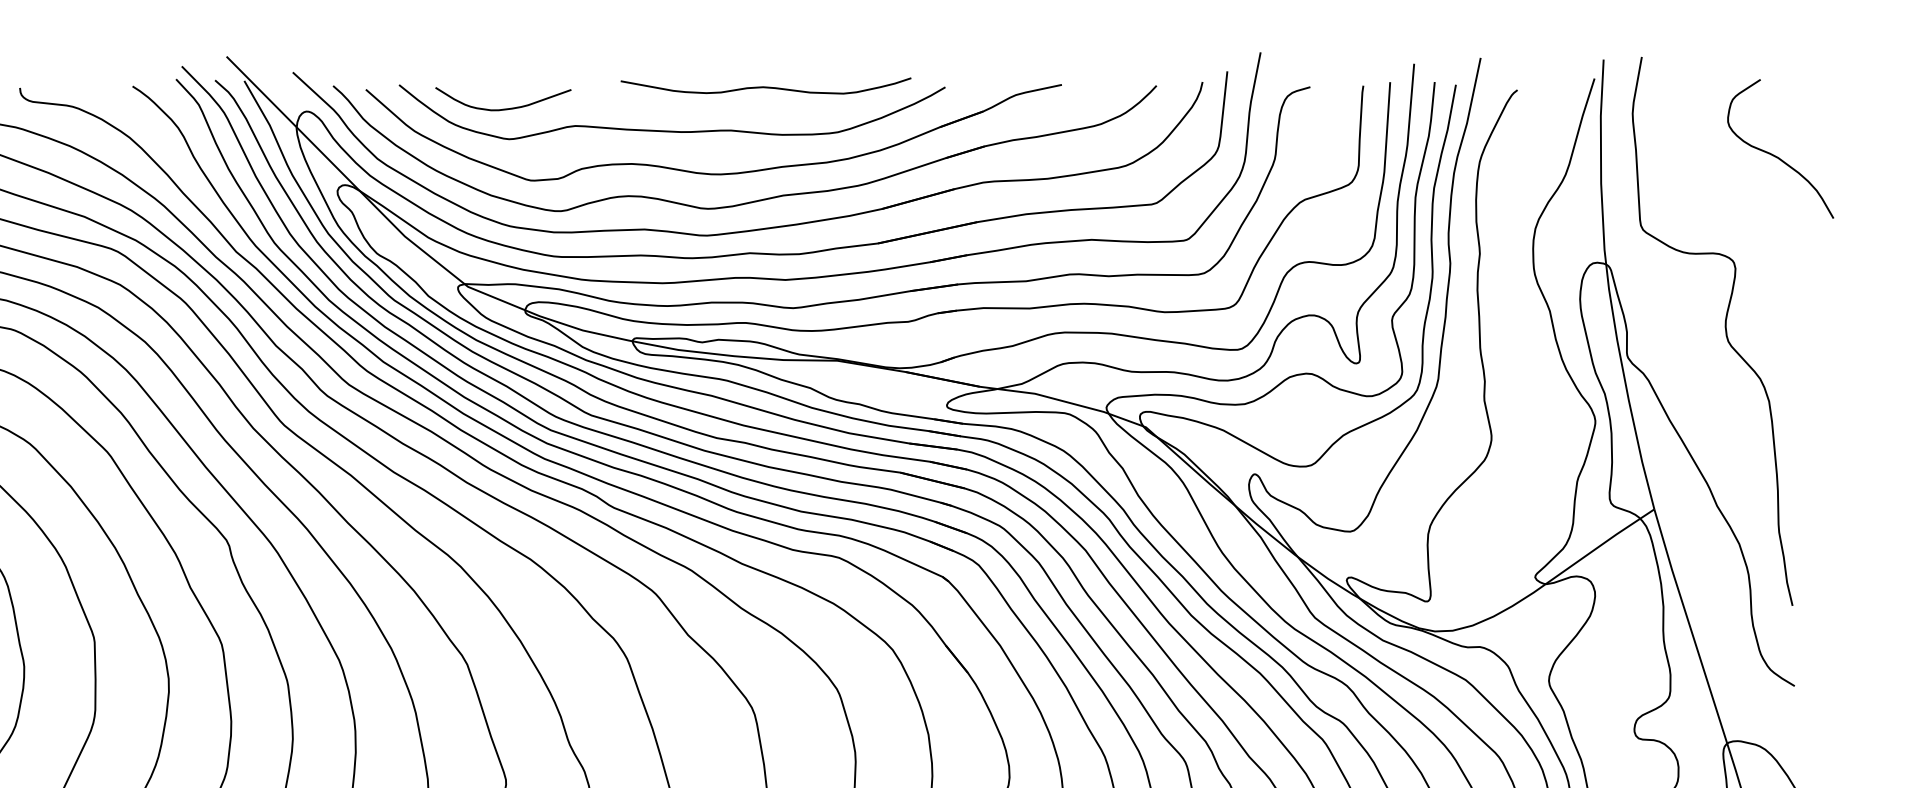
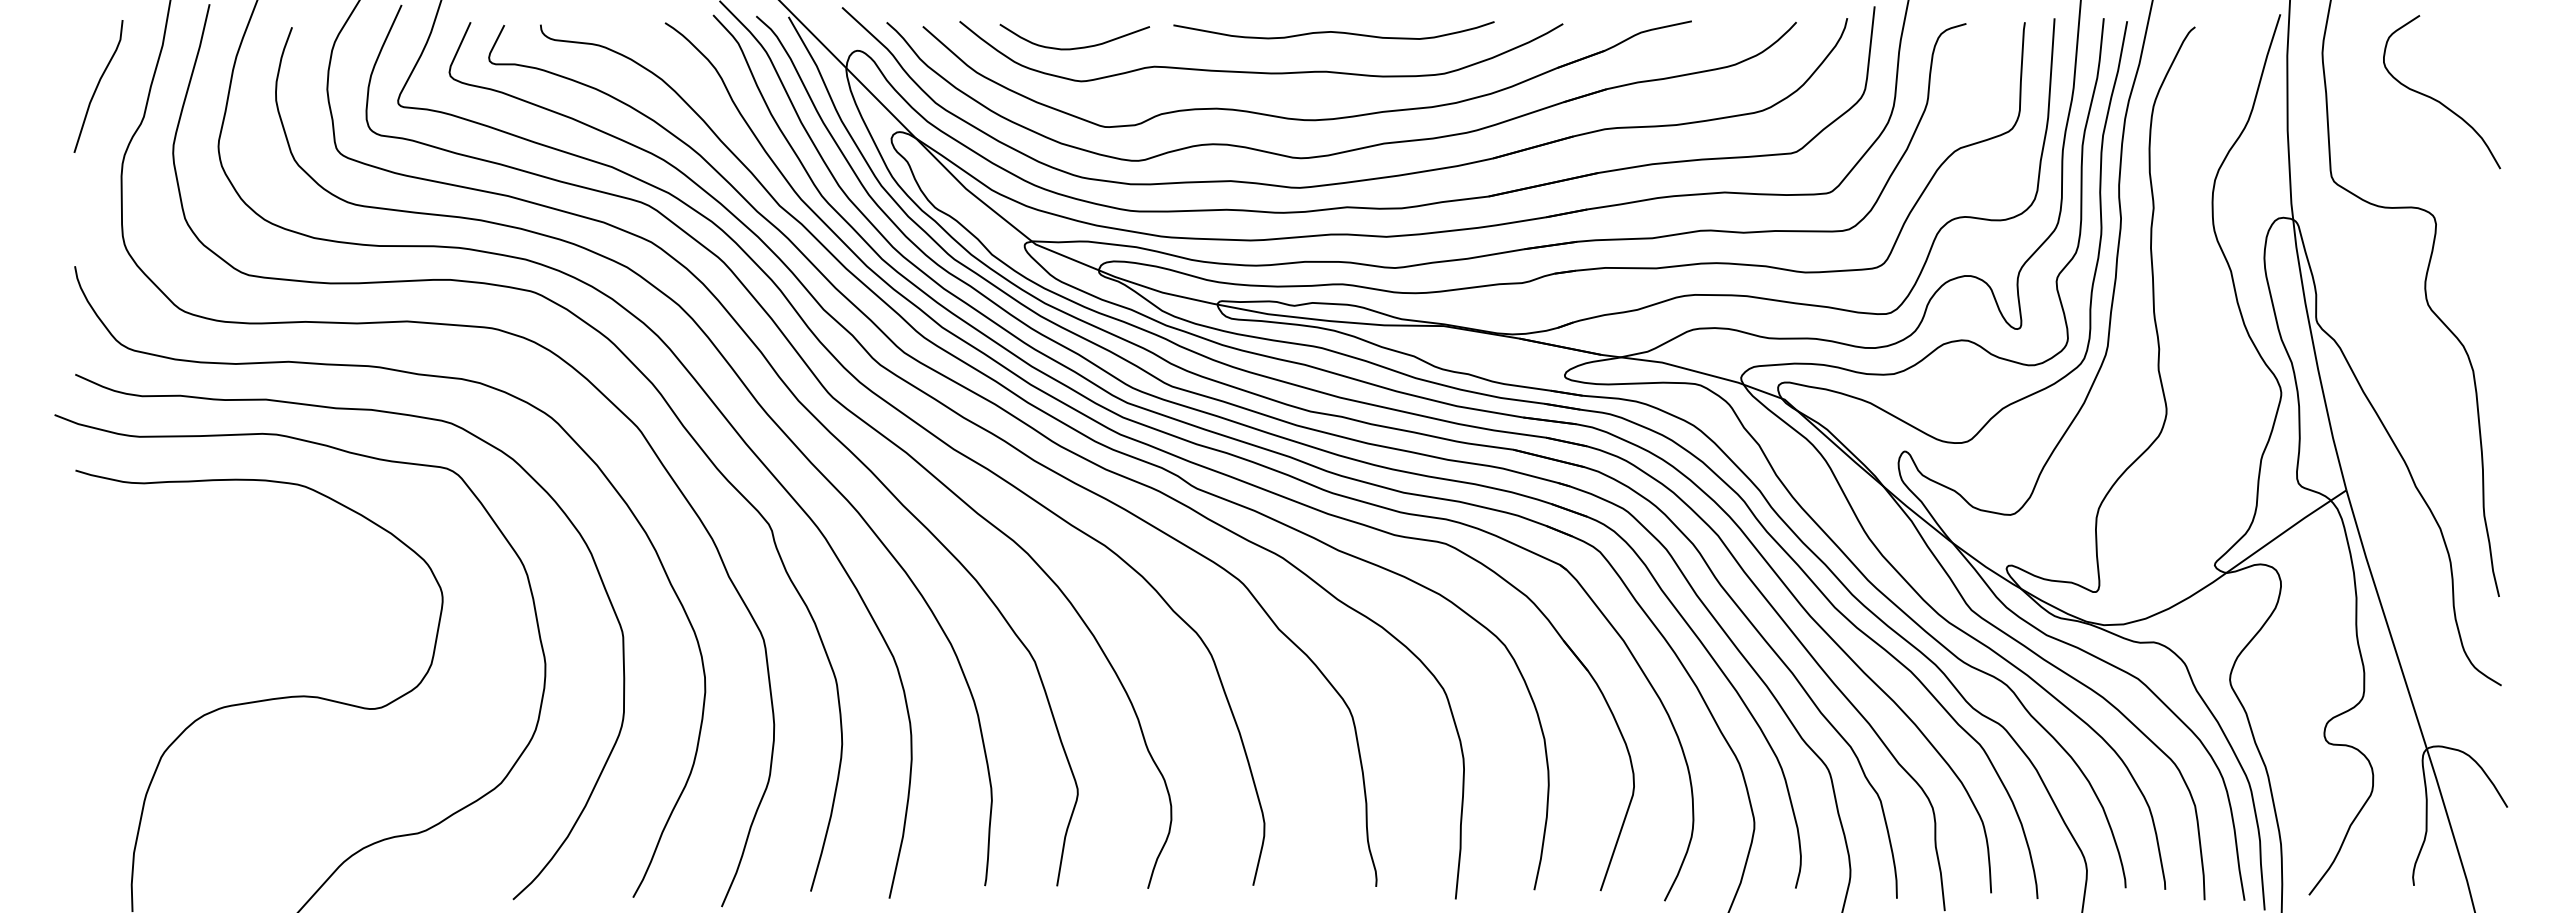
curve: (765, 86) -> (1333, 31), moved
curve: (1777, 156) -> (2438, 100), moved

